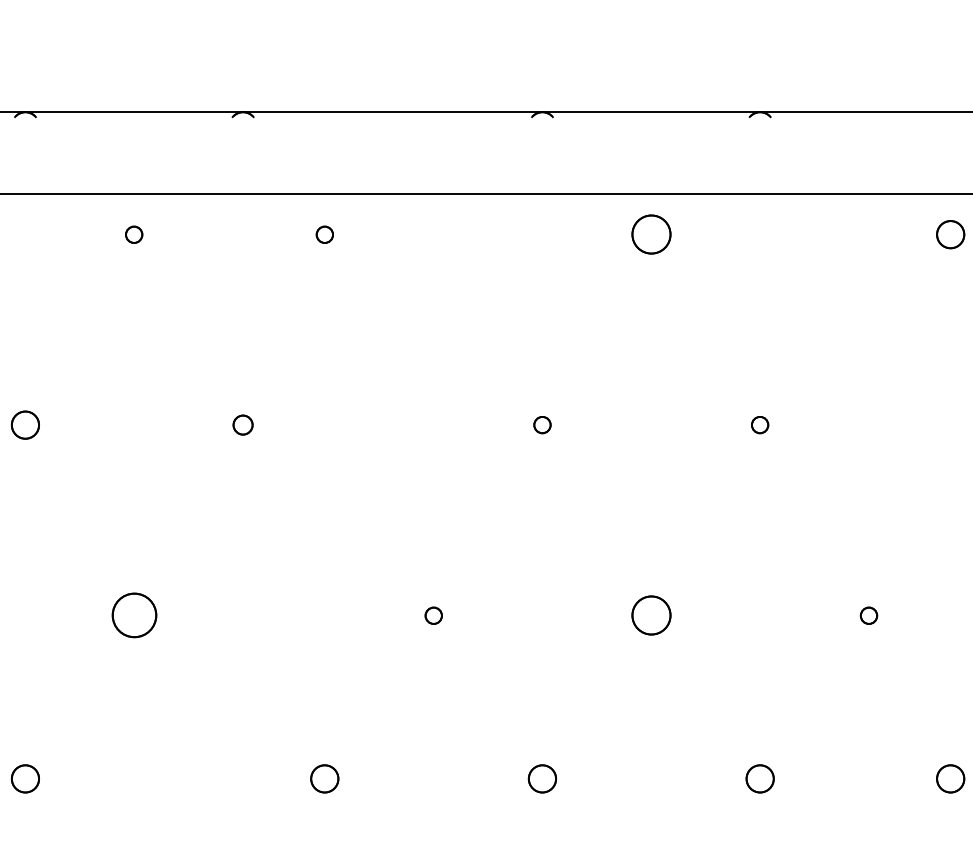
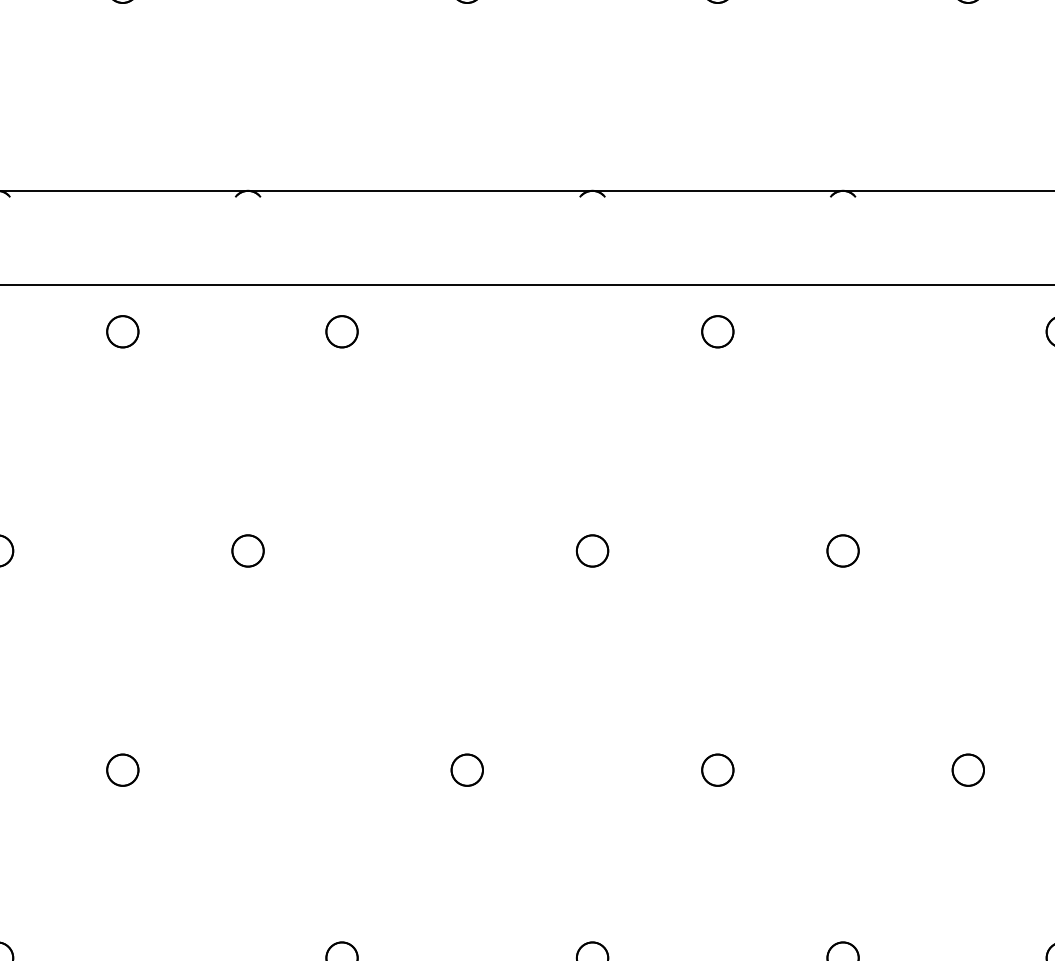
part: (133, 234) -> (121, 331), size x1.67
part: (324, 234) -> (341, 331), size x1.67
part: (650, 234) -> (716, 331), size x0.71
part: (242, 424) -> (247, 550), size x1.43
part: (542, 424) -> (592, 550), size x1.67
part: (759, 424) -> (842, 550), size x1.67
part: (133, 615) -> (121, 770), size x0.62
part: (433, 615) -> (467, 770), size x1.67
part: (650, 615) -> (716, 770), size x0.71
part: (868, 615) -> (967, 770), size x1.67

